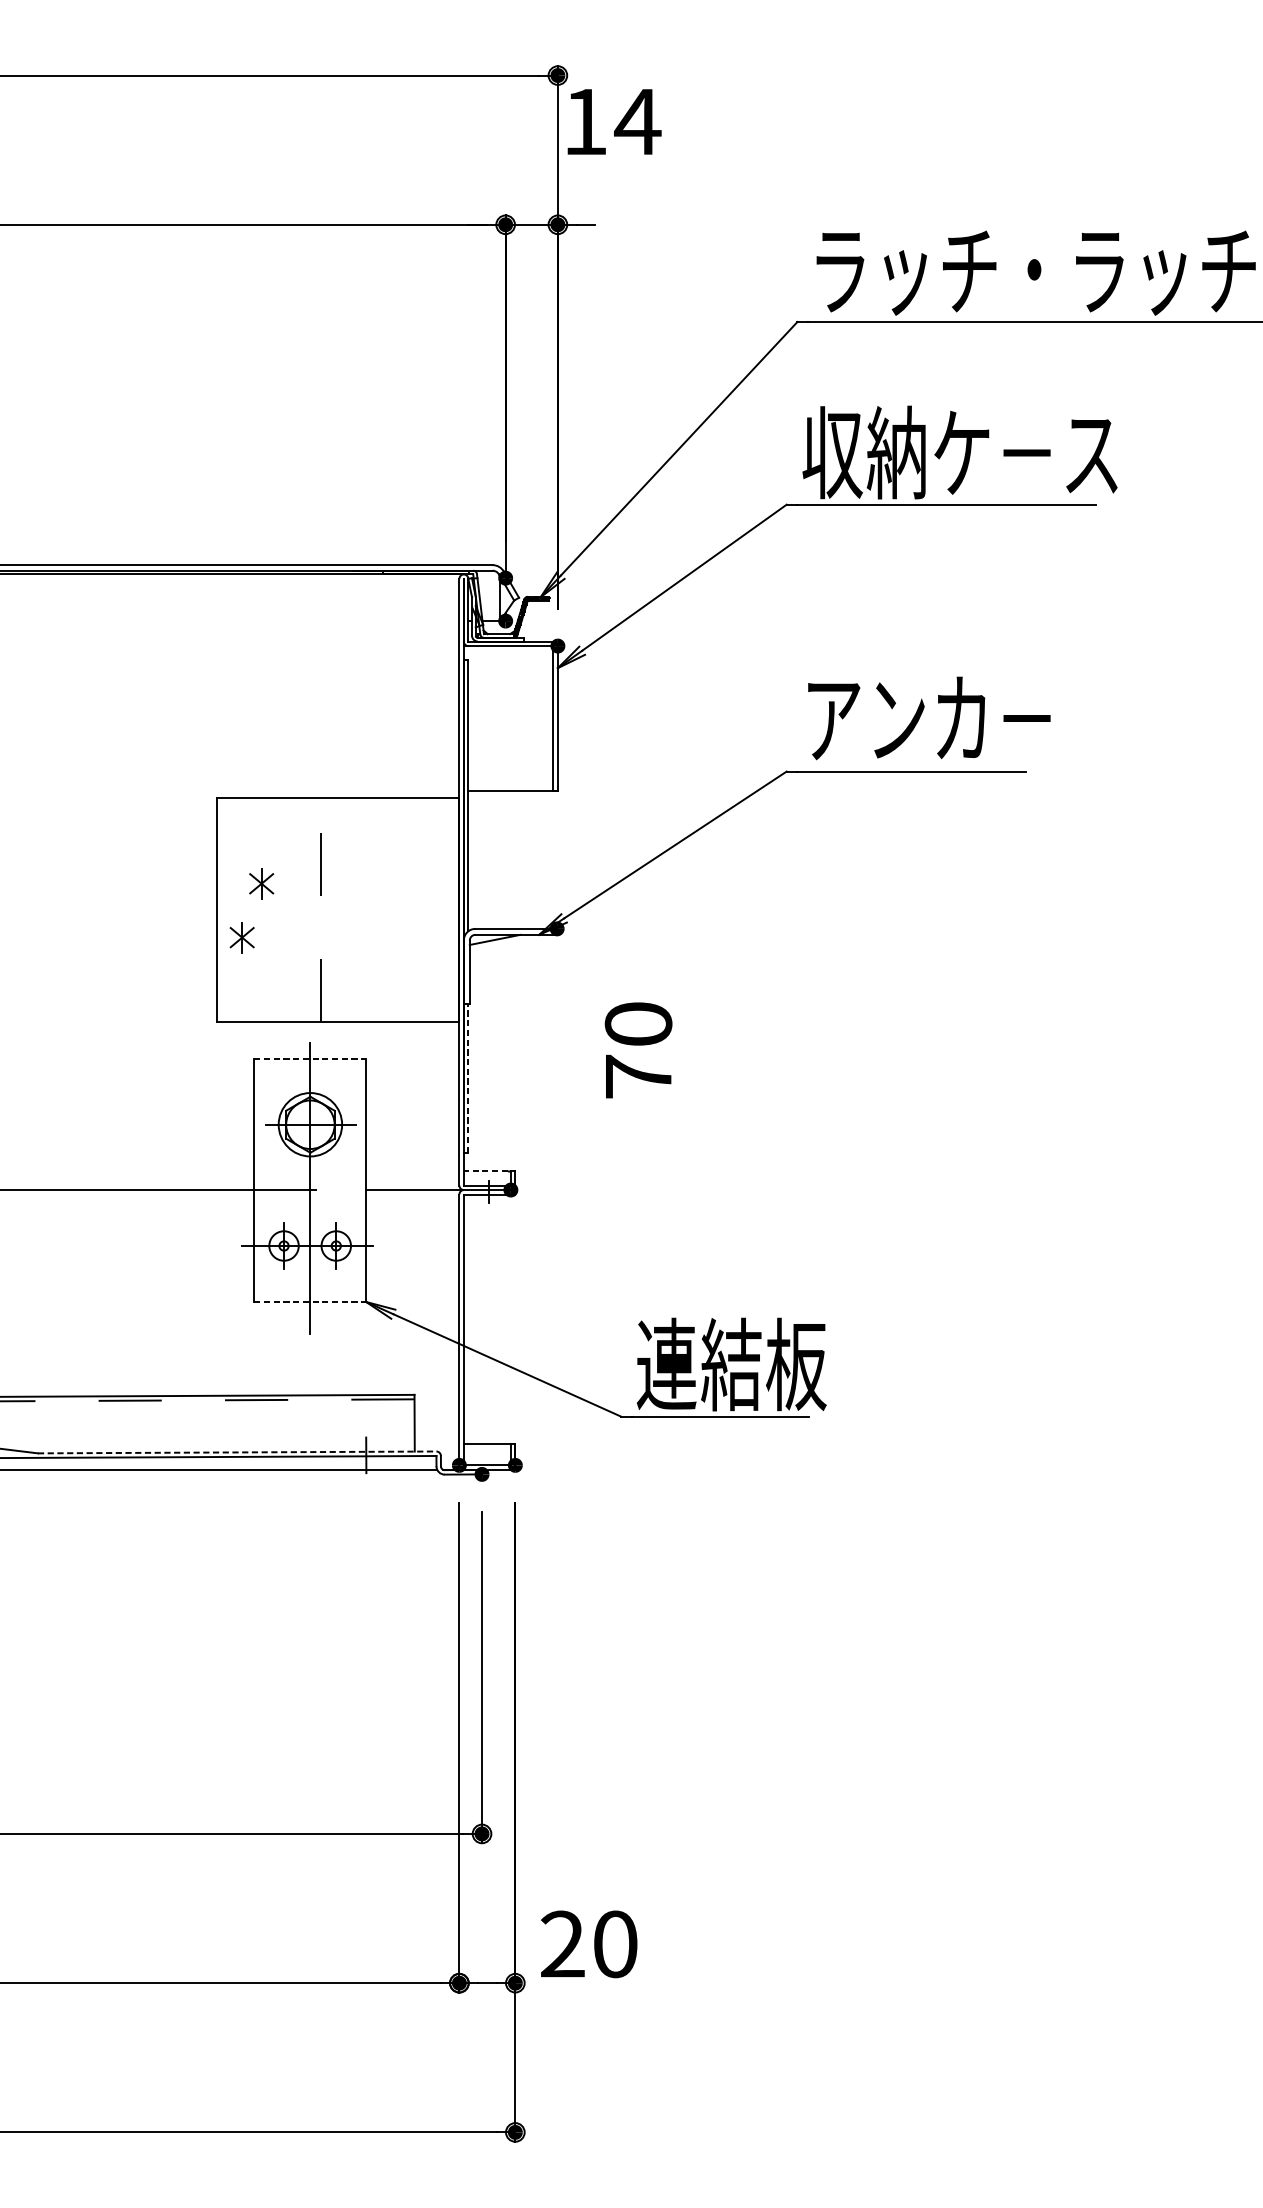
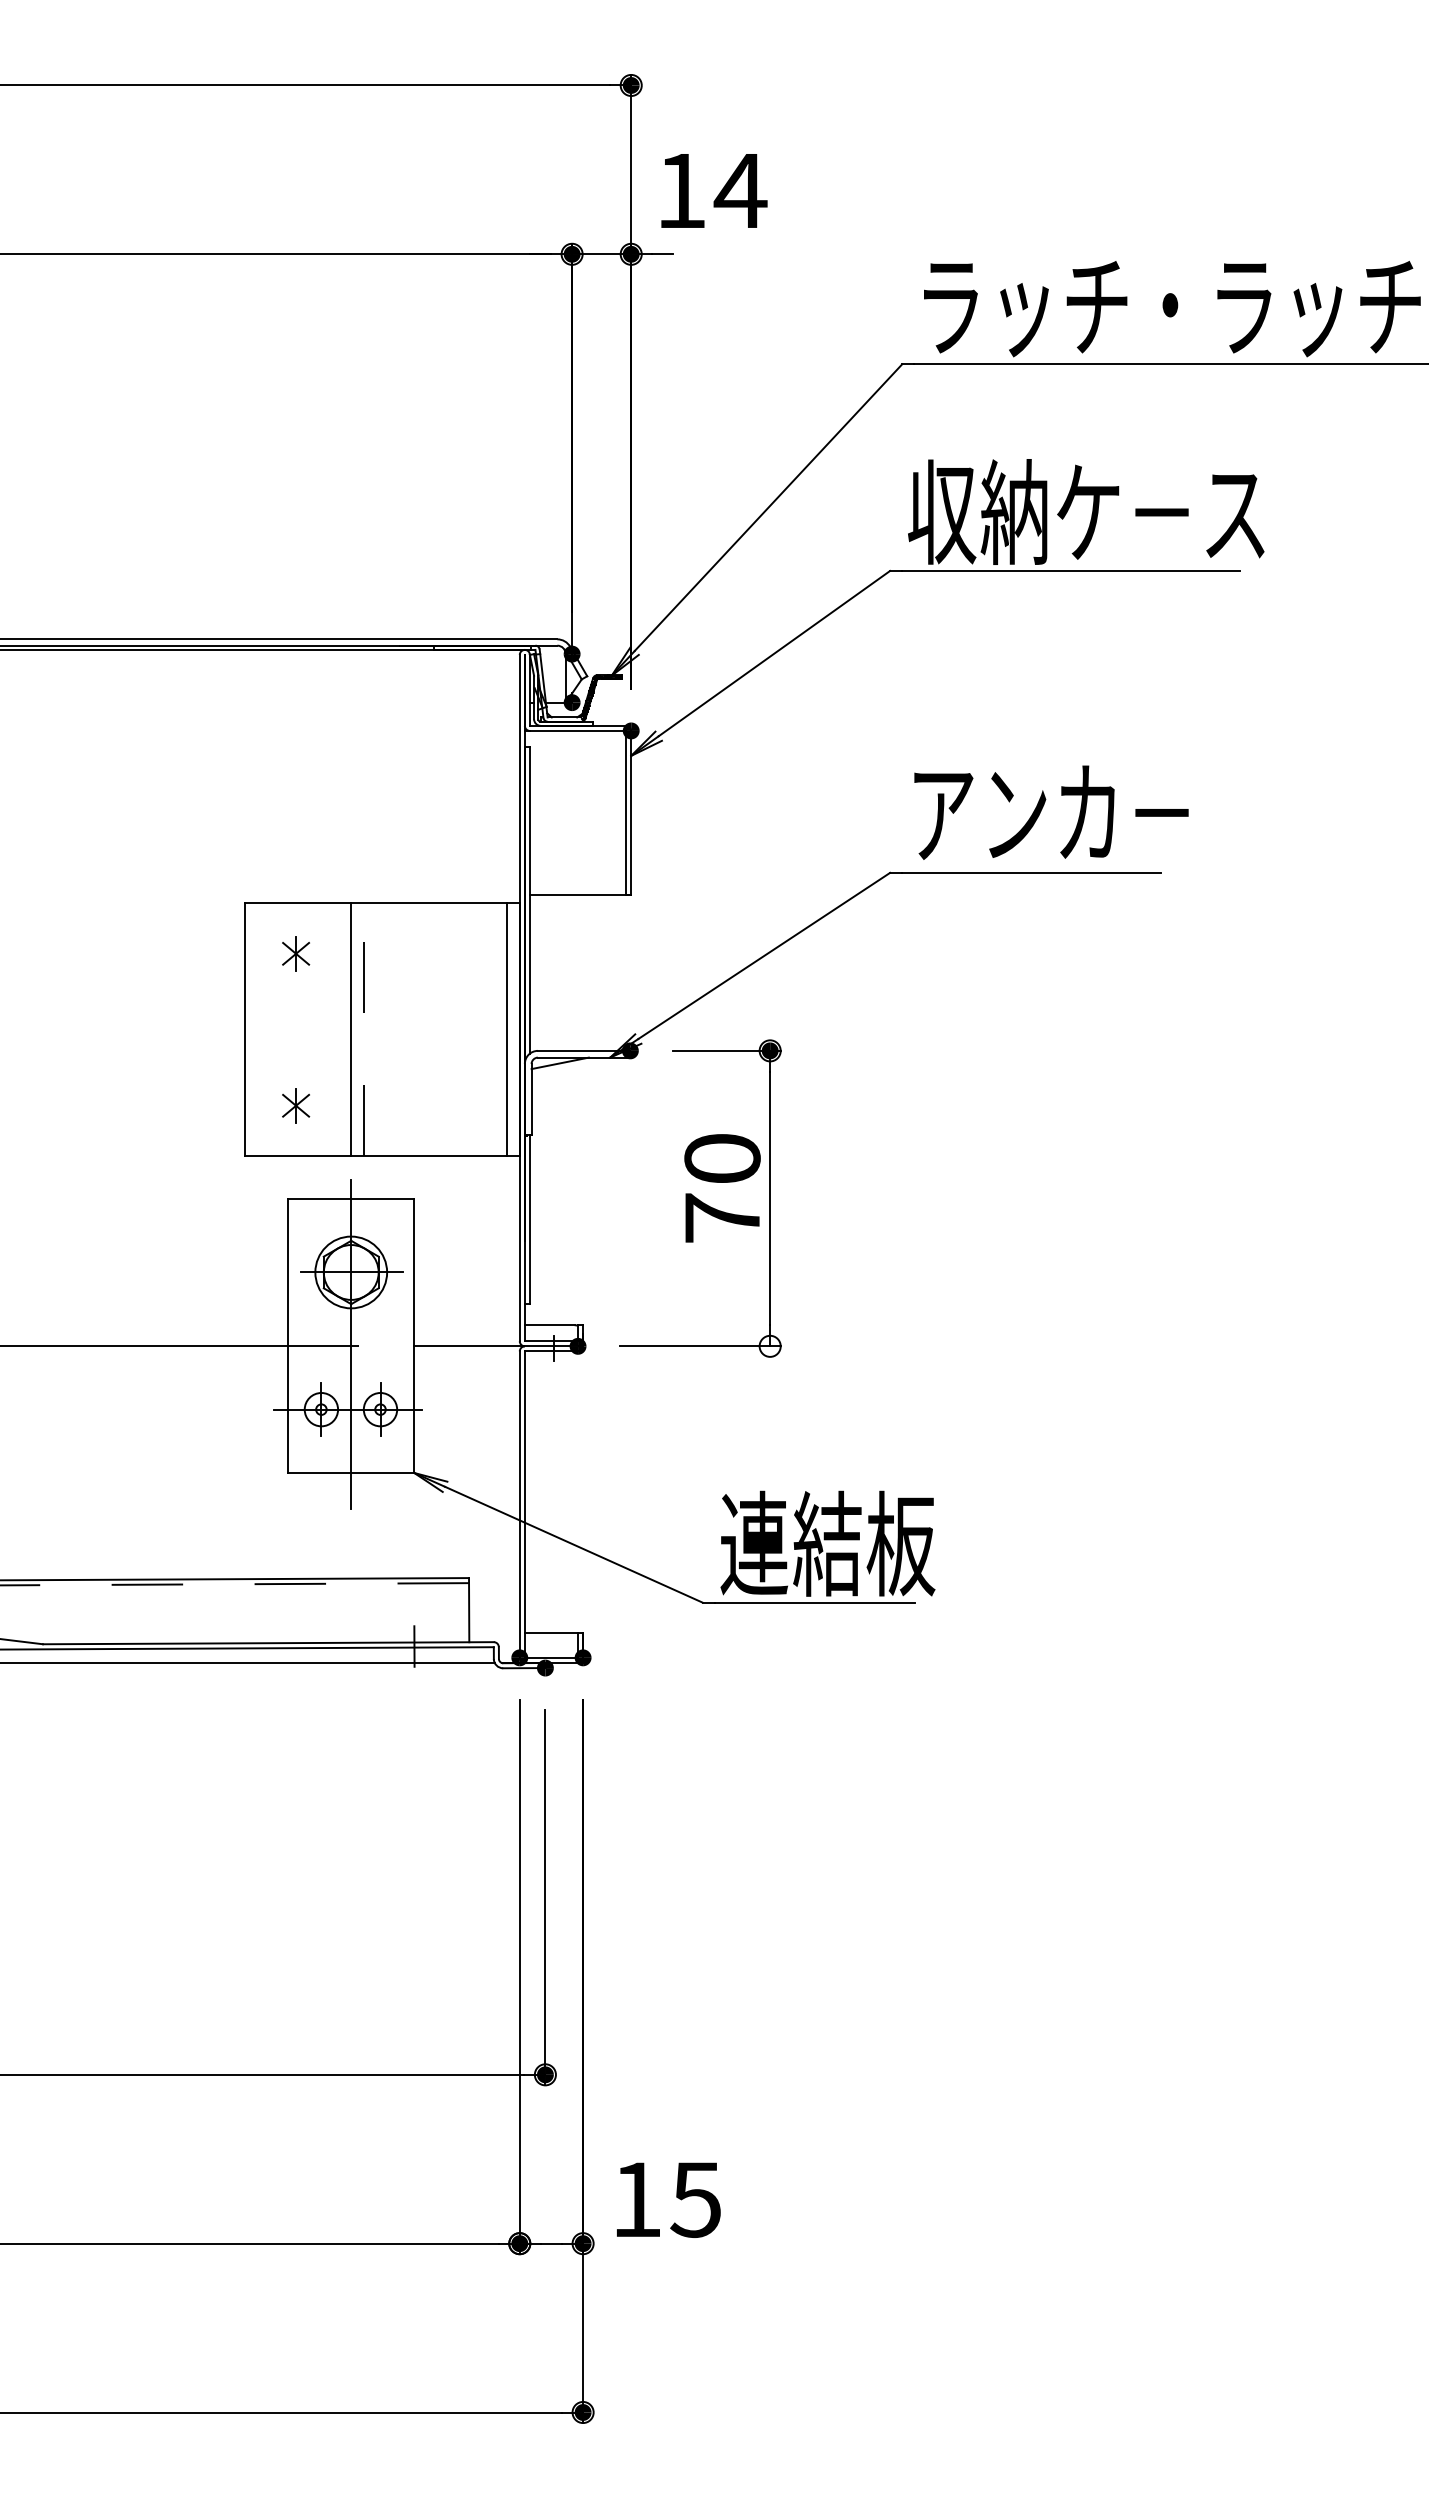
text: (614, 121) -> (714, 190), moved
part: (262, 883) -> (296, 953), moved
line: (309, 909) -> (350, 1029), added
line: (448, 909) -> (507, 1029), added
part: (242, 937) -> (296, 1105), moved
line: (310, 1059) -> (351, 1198), dashed -> solid
part: (680, 1059) -> (769, 1198), added
line: (467, 1077) -> (529, 1219), dashed -> solid
line: (485, 1171) -> (549, 1325), dashed -> solid
line: (310, 1301) -> (351, 1472), dashed -> solid
line: (237, 1452) -> (268, 1643), dashed -> solid
text: (589, 1944) -> (666, 2199), 20 -> 15

